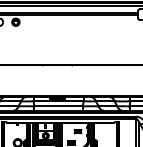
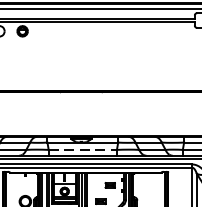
line: (59, 106) -> (84, 150), solid -> dashed

